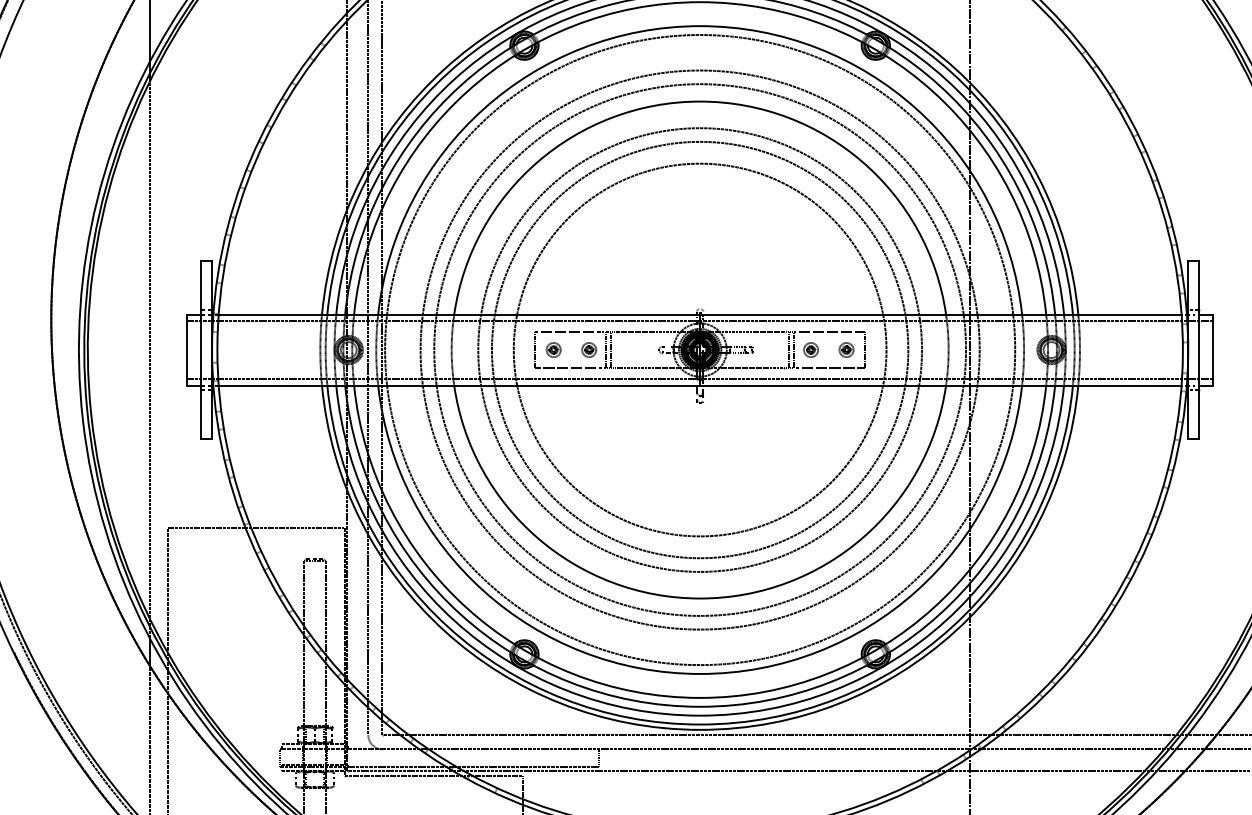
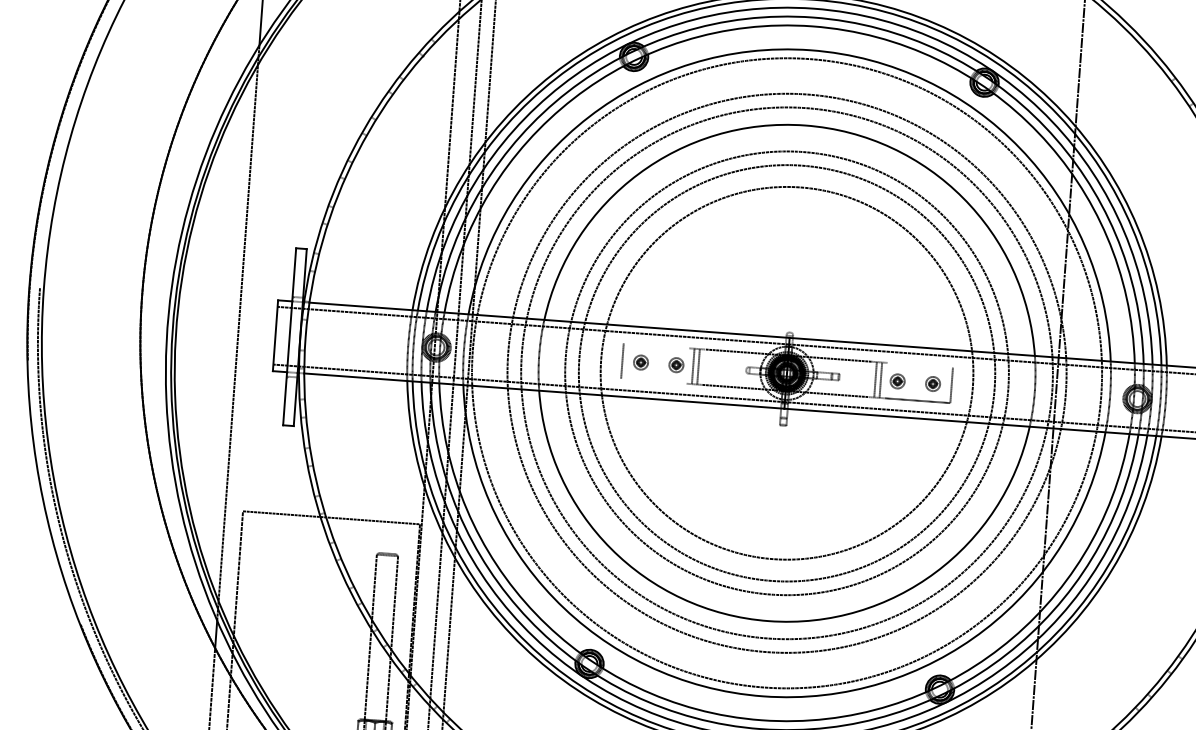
line: (567, 332) -> (656, 346), removed
line: (832, 332) -> (920, 365), removed
line: (567, 367) -> (653, 381), removed

